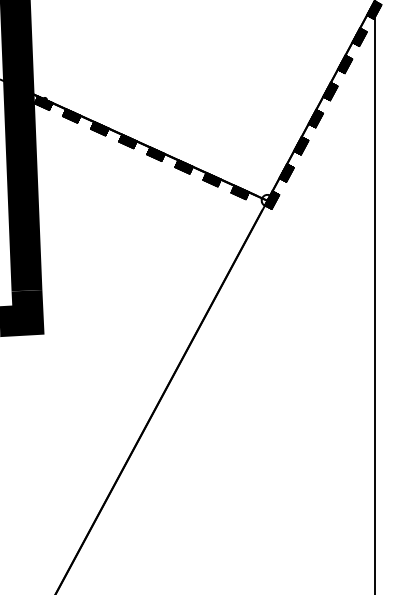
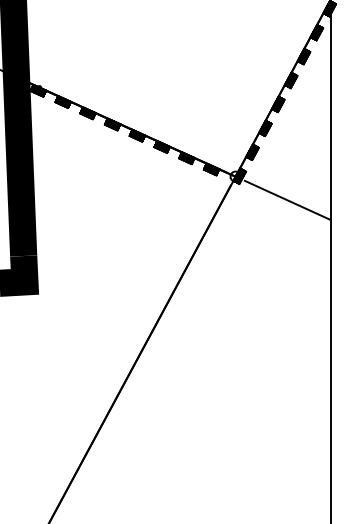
line: (326, 226) -> (287, 199), added

